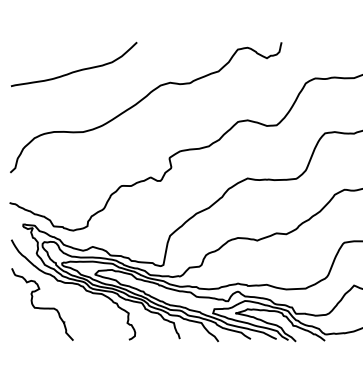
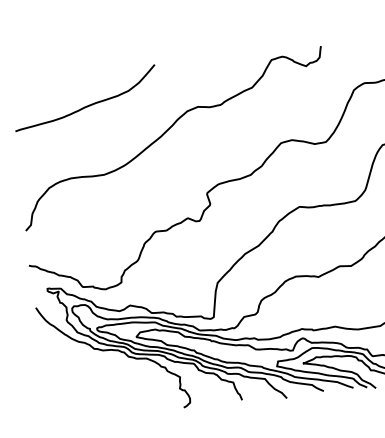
curve: (42, 307) -> (80, 381), removed

